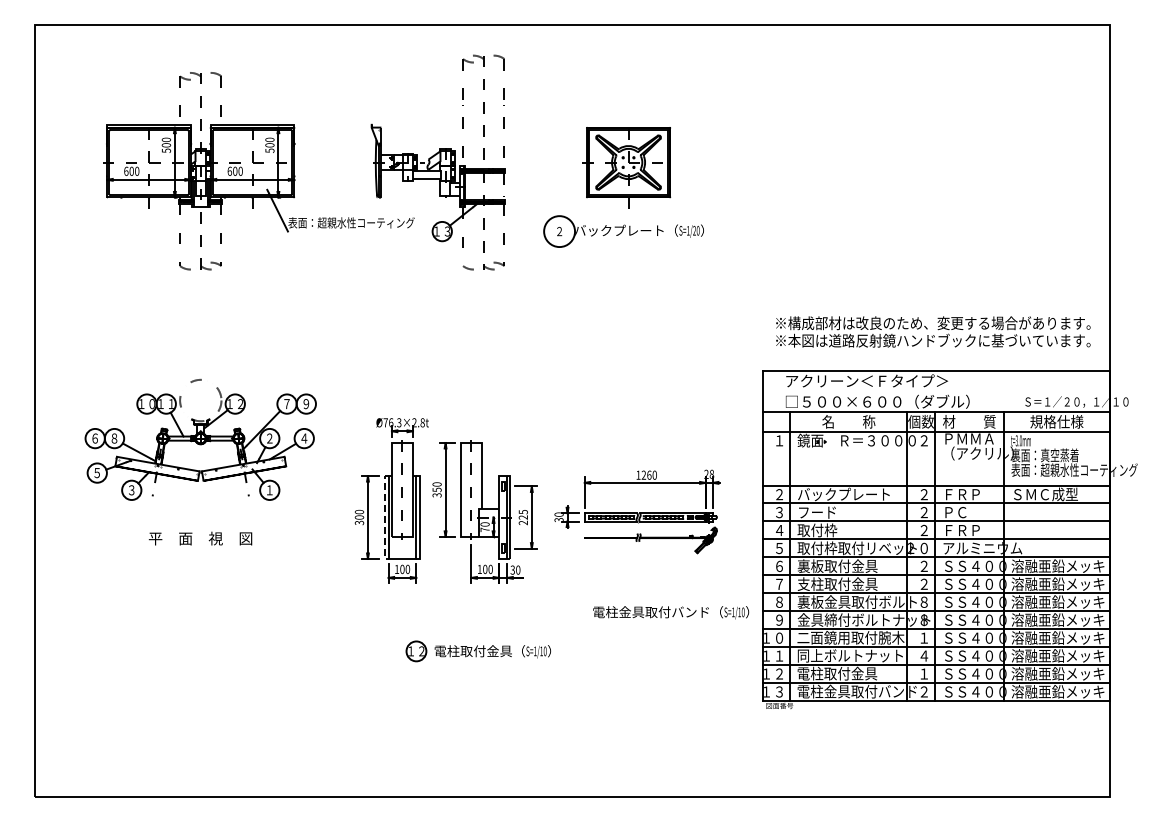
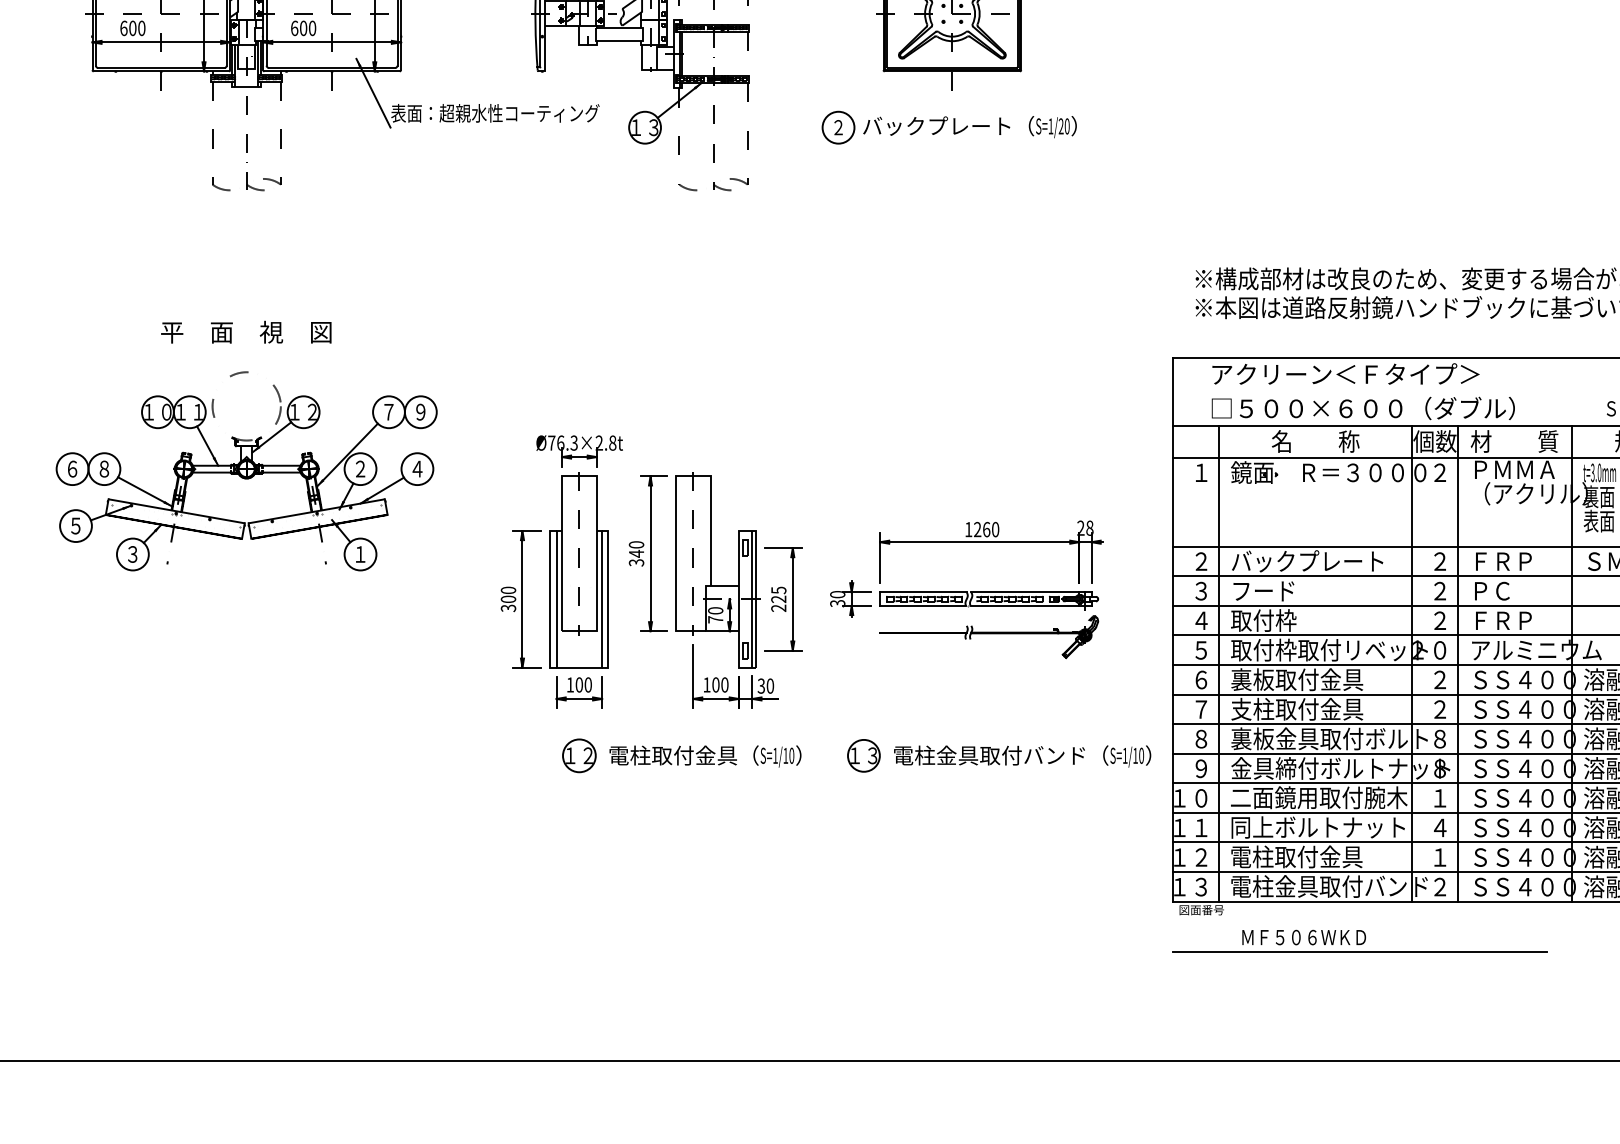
circle: (559, 231) -> (838, 127), size x0.62
text: (436, 489) -> (635, 553), 350 -> 340
line: (384, 518) -> (549, 600), dashed -> solid
text: (200, 538) -> (246, 332), moved
part: (574, 611) -> (863, 754), added
part: (477, 651) -> (680, 756), moved
part: (875, 724) -> (1359, 940), added

